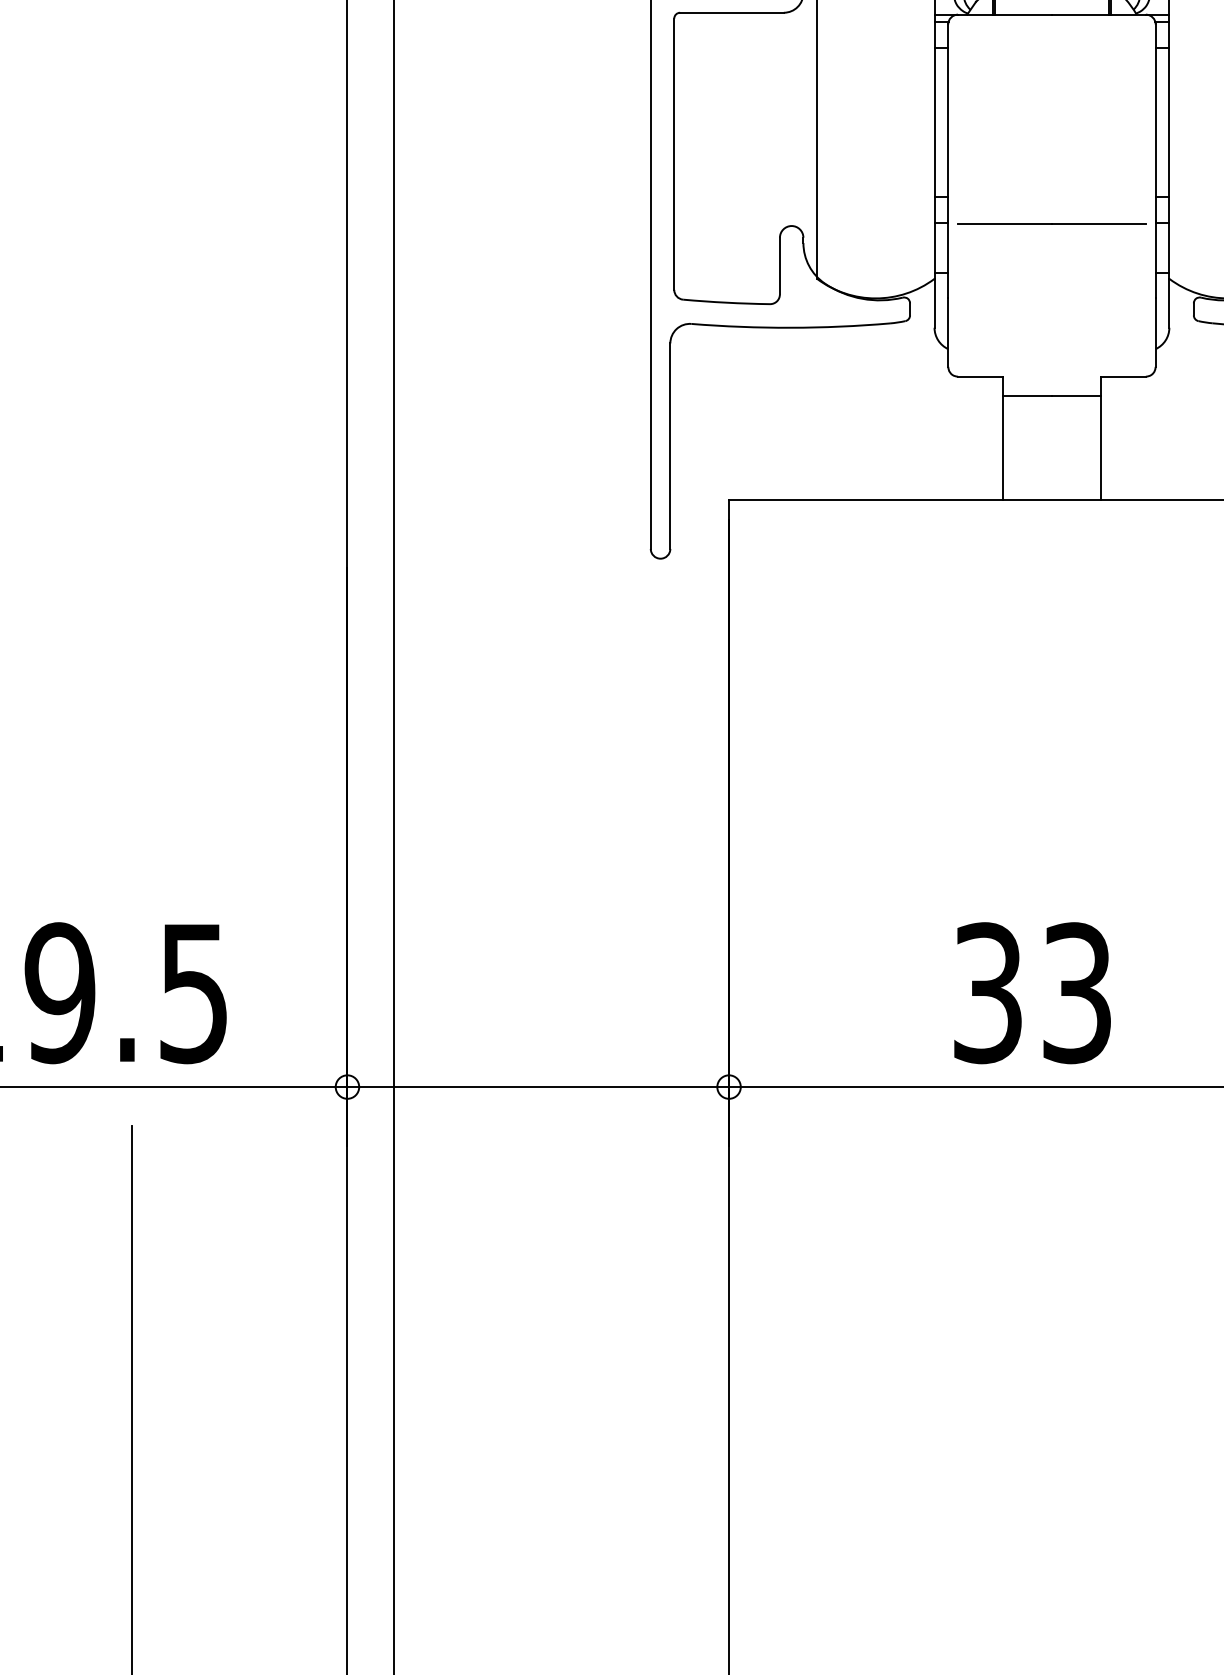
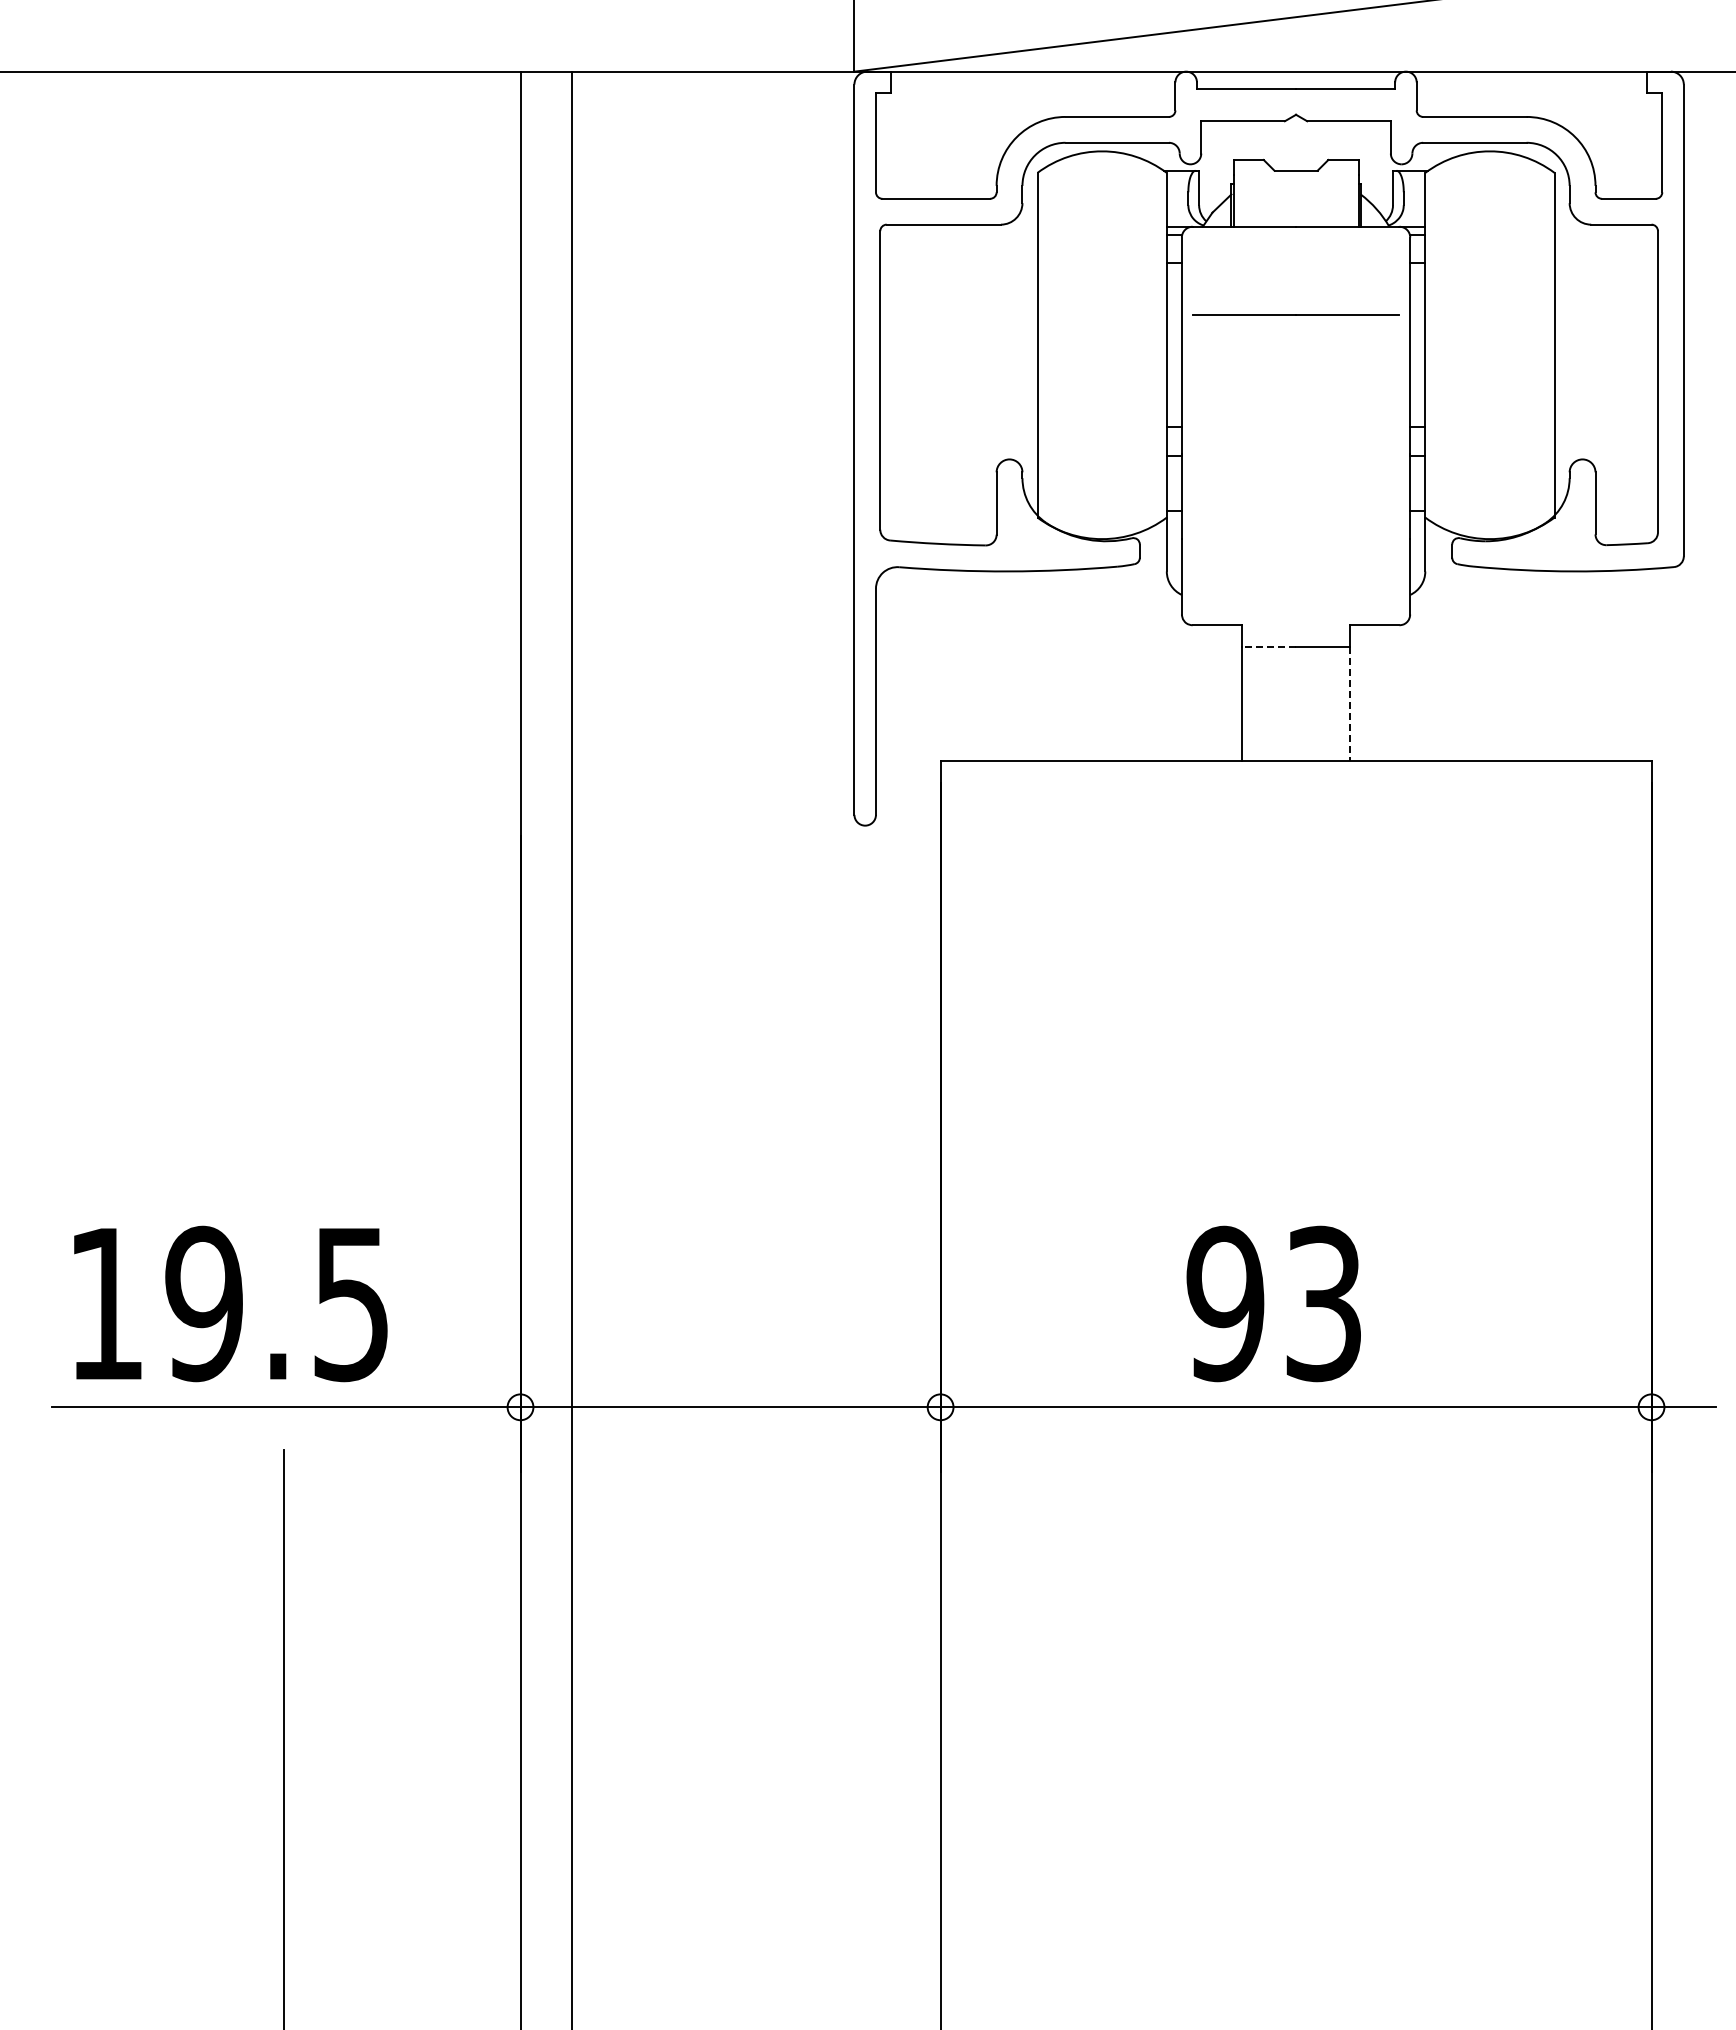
line: (1051, 223) -> (1295, 314), moved
line: (1027, 395) -> (1269, 646), solid -> dashed
line: (1100, 448) -> (1349, 704), solid -> dashed
text: (987, 992) -> (1225, 1303), 33 -> 93

